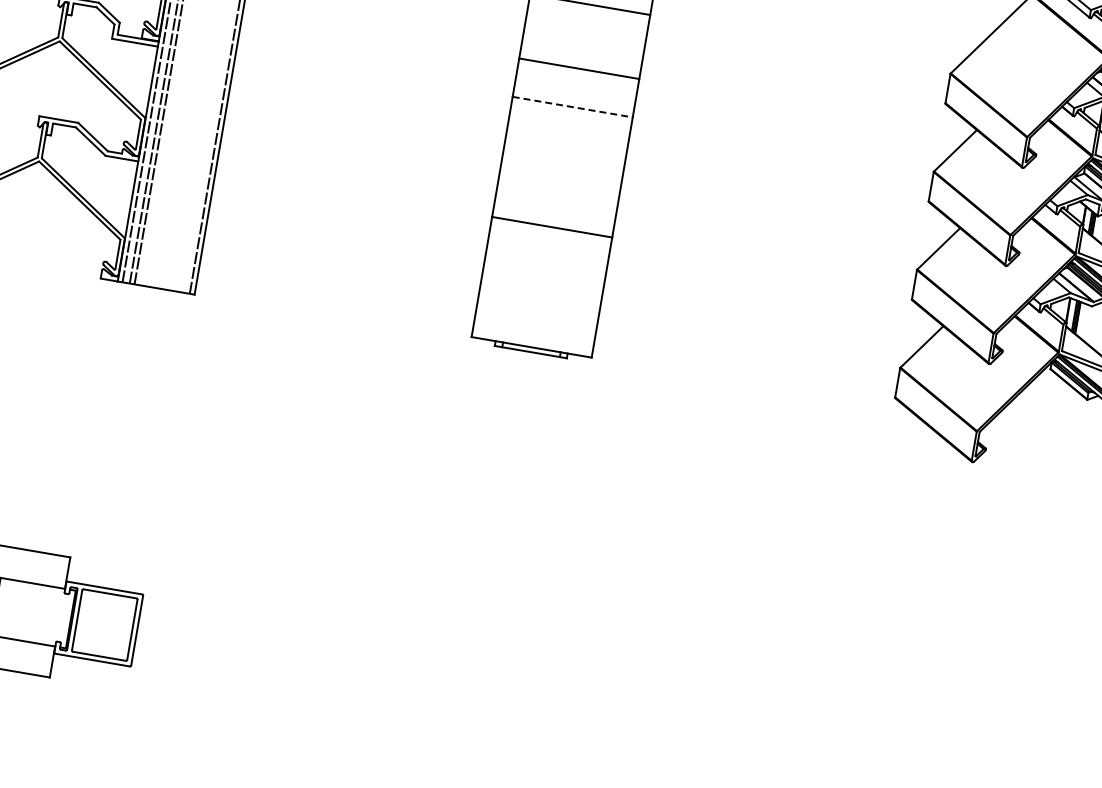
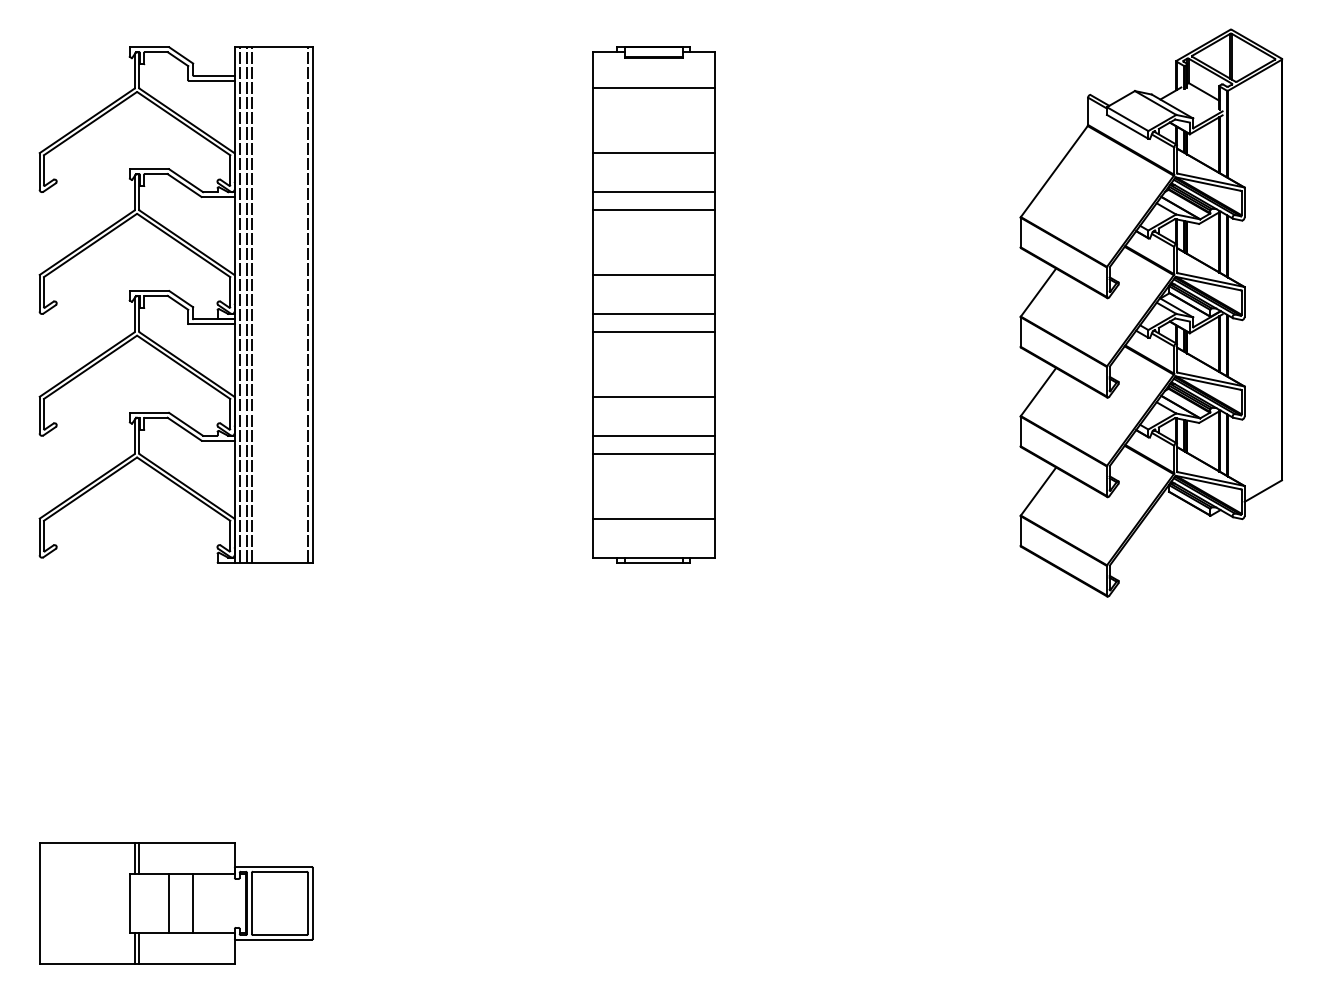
line: (572, 107) -> (653, 314), dashed -> solid
line: (569, 124) -> (653, 331), added
line: (558, 188) -> (653, 396), added
line: (548, 244) -> (653, 453), added
line: (537, 308) -> (653, 518), added
line: (19, 610) -> (193, 903), added

